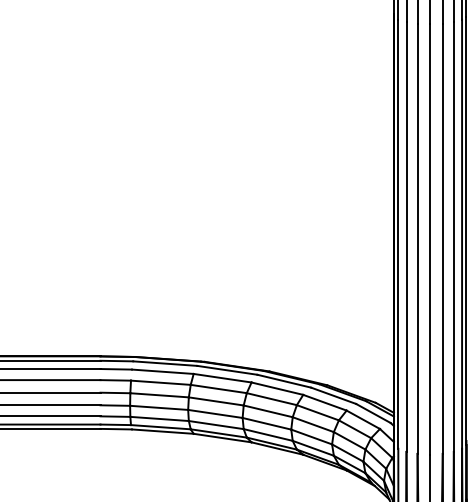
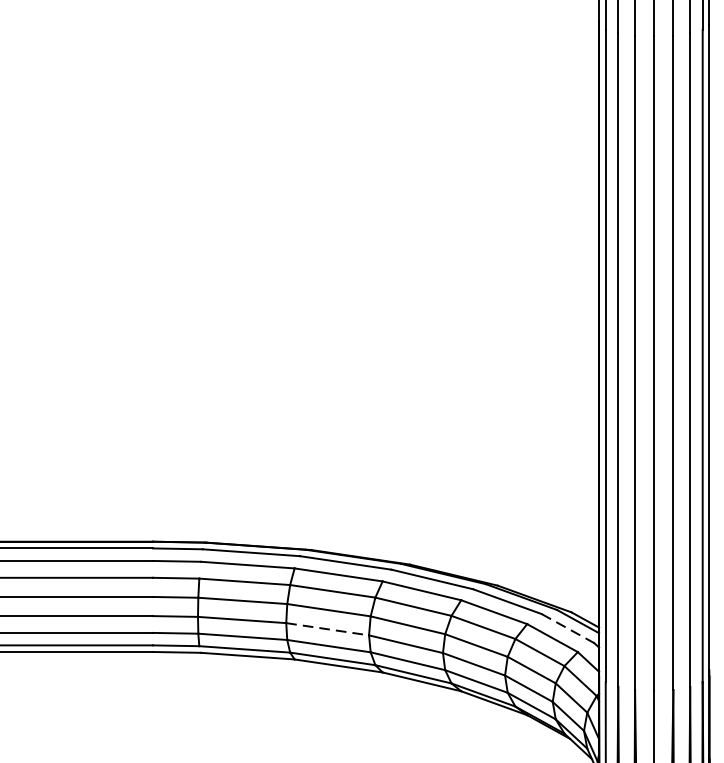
line: (215, 413) -> (327, 628), solid -> dashed
line: (373, 413) -> (568, 628), solid -> dashed

